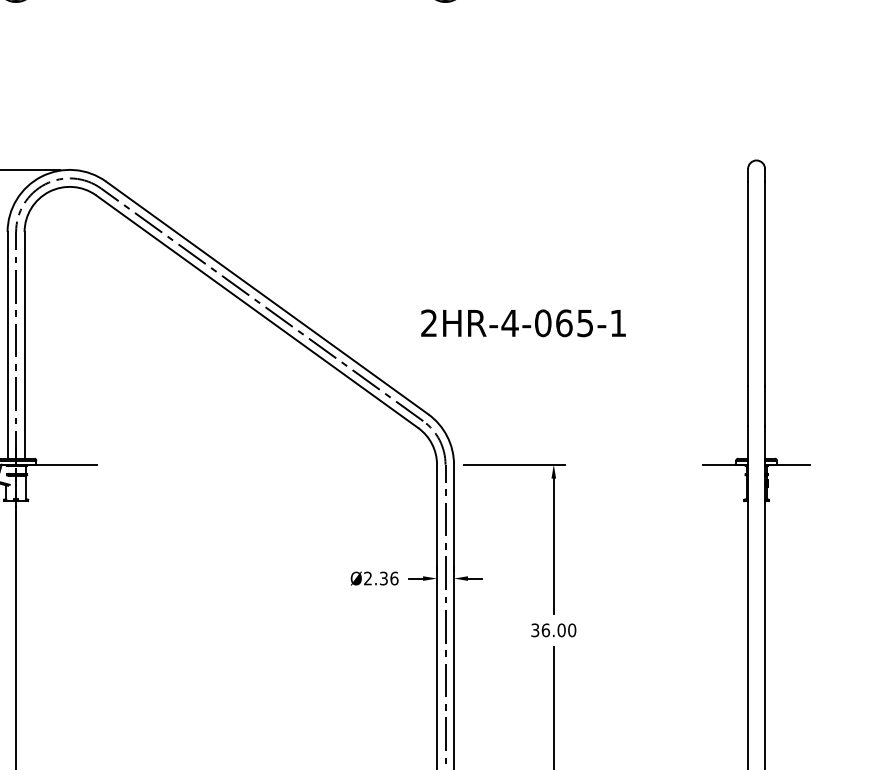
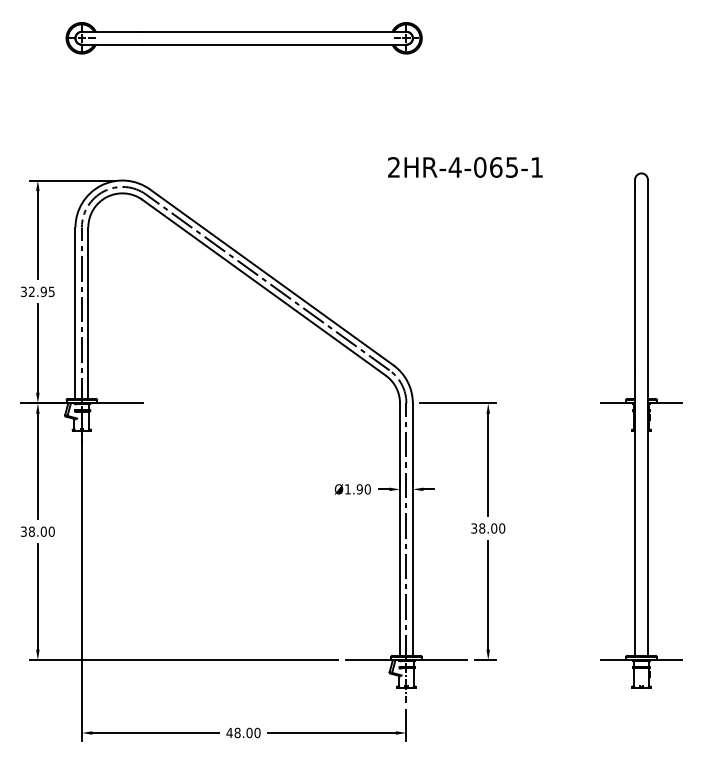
text: (523, 323) -> (465, 167), moved
text: (380, 578) -> (357, 489), Ø2.36 -> Ø1.90
text: (546, 630) -> (482, 528), 36.00 -> 38.00

